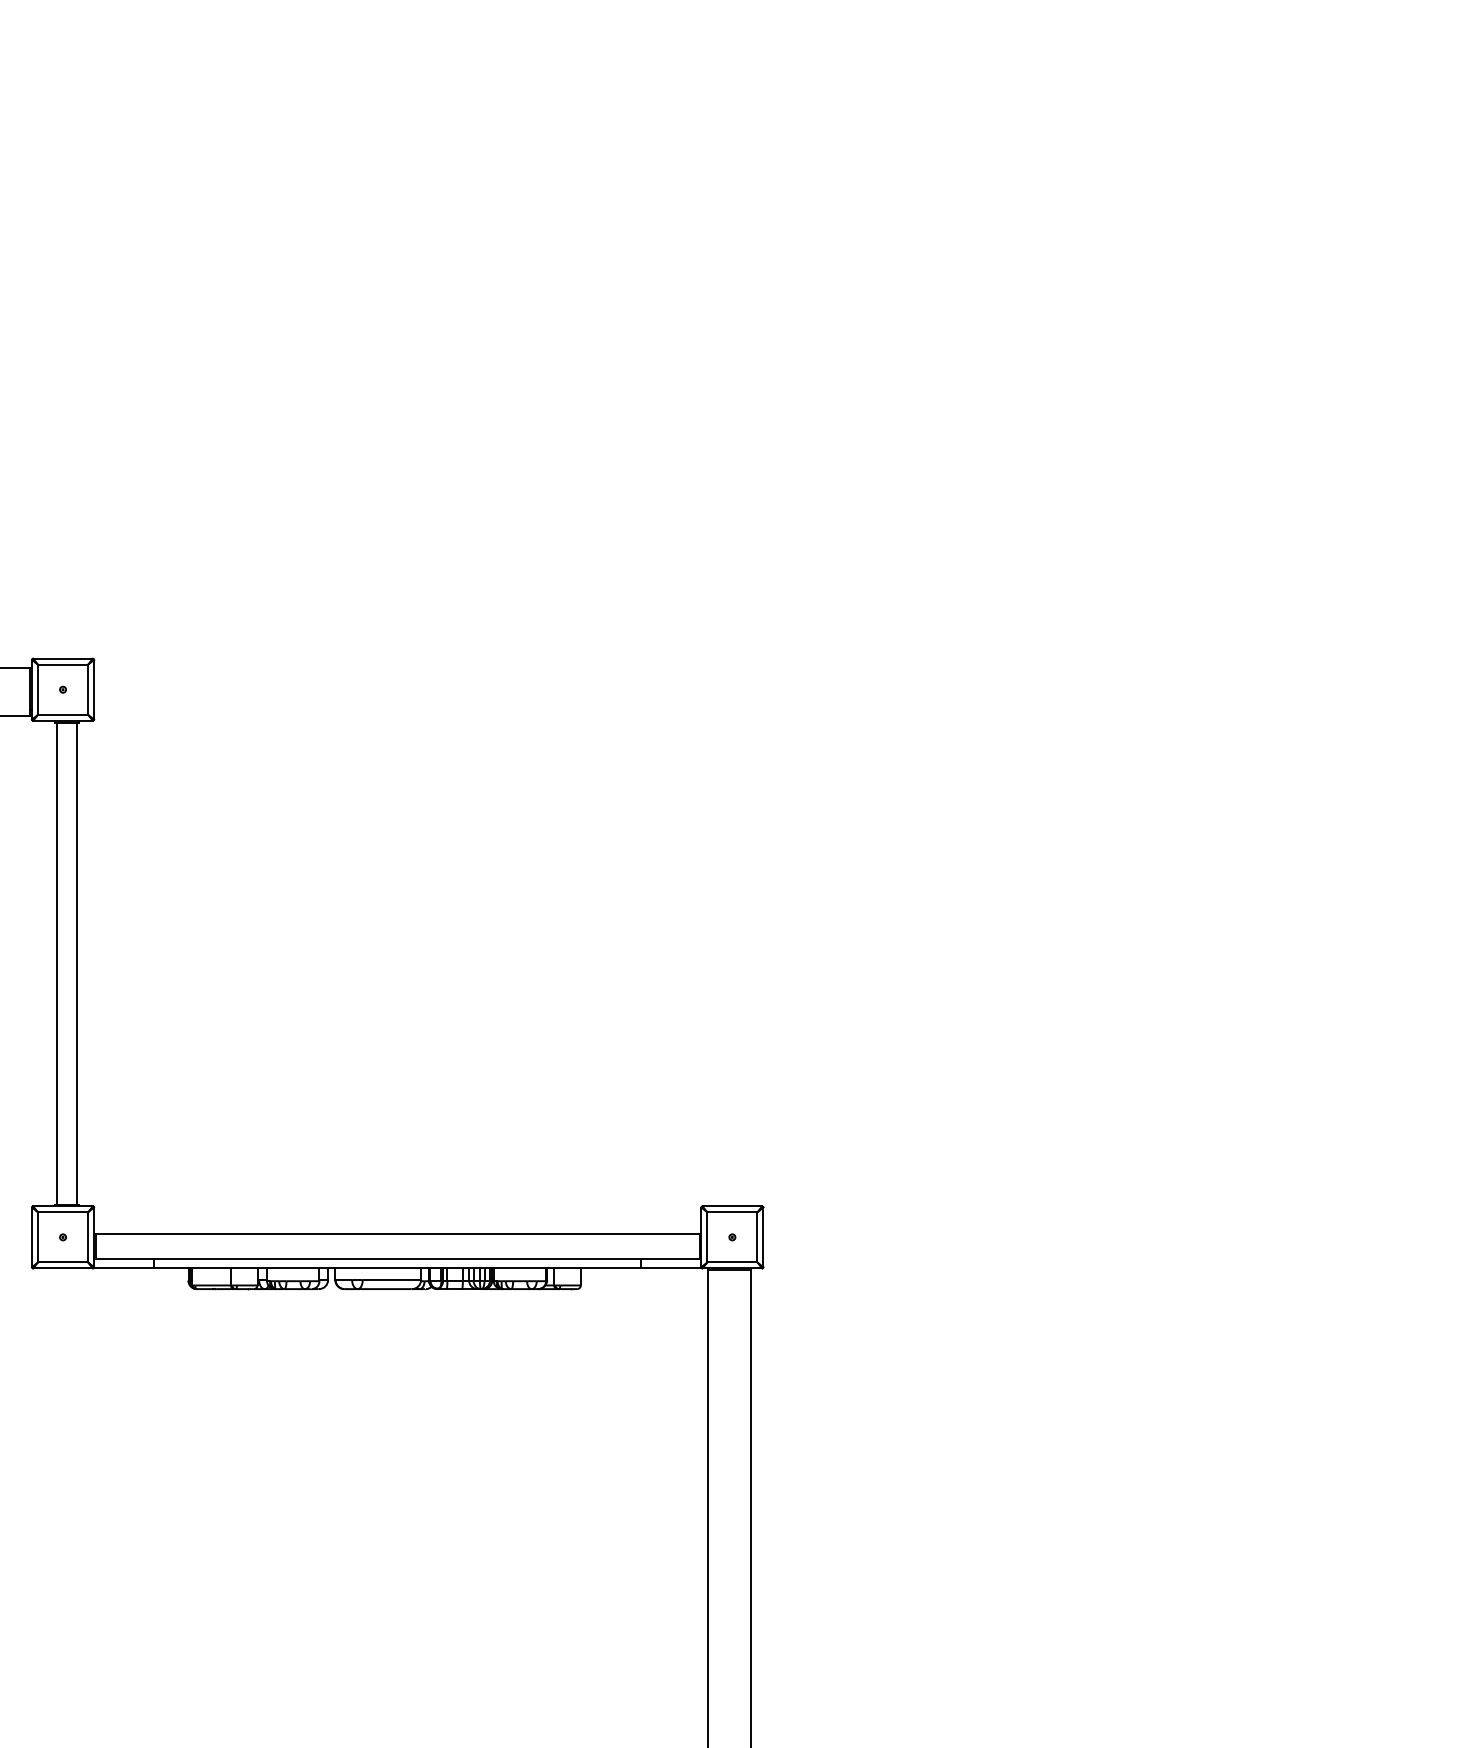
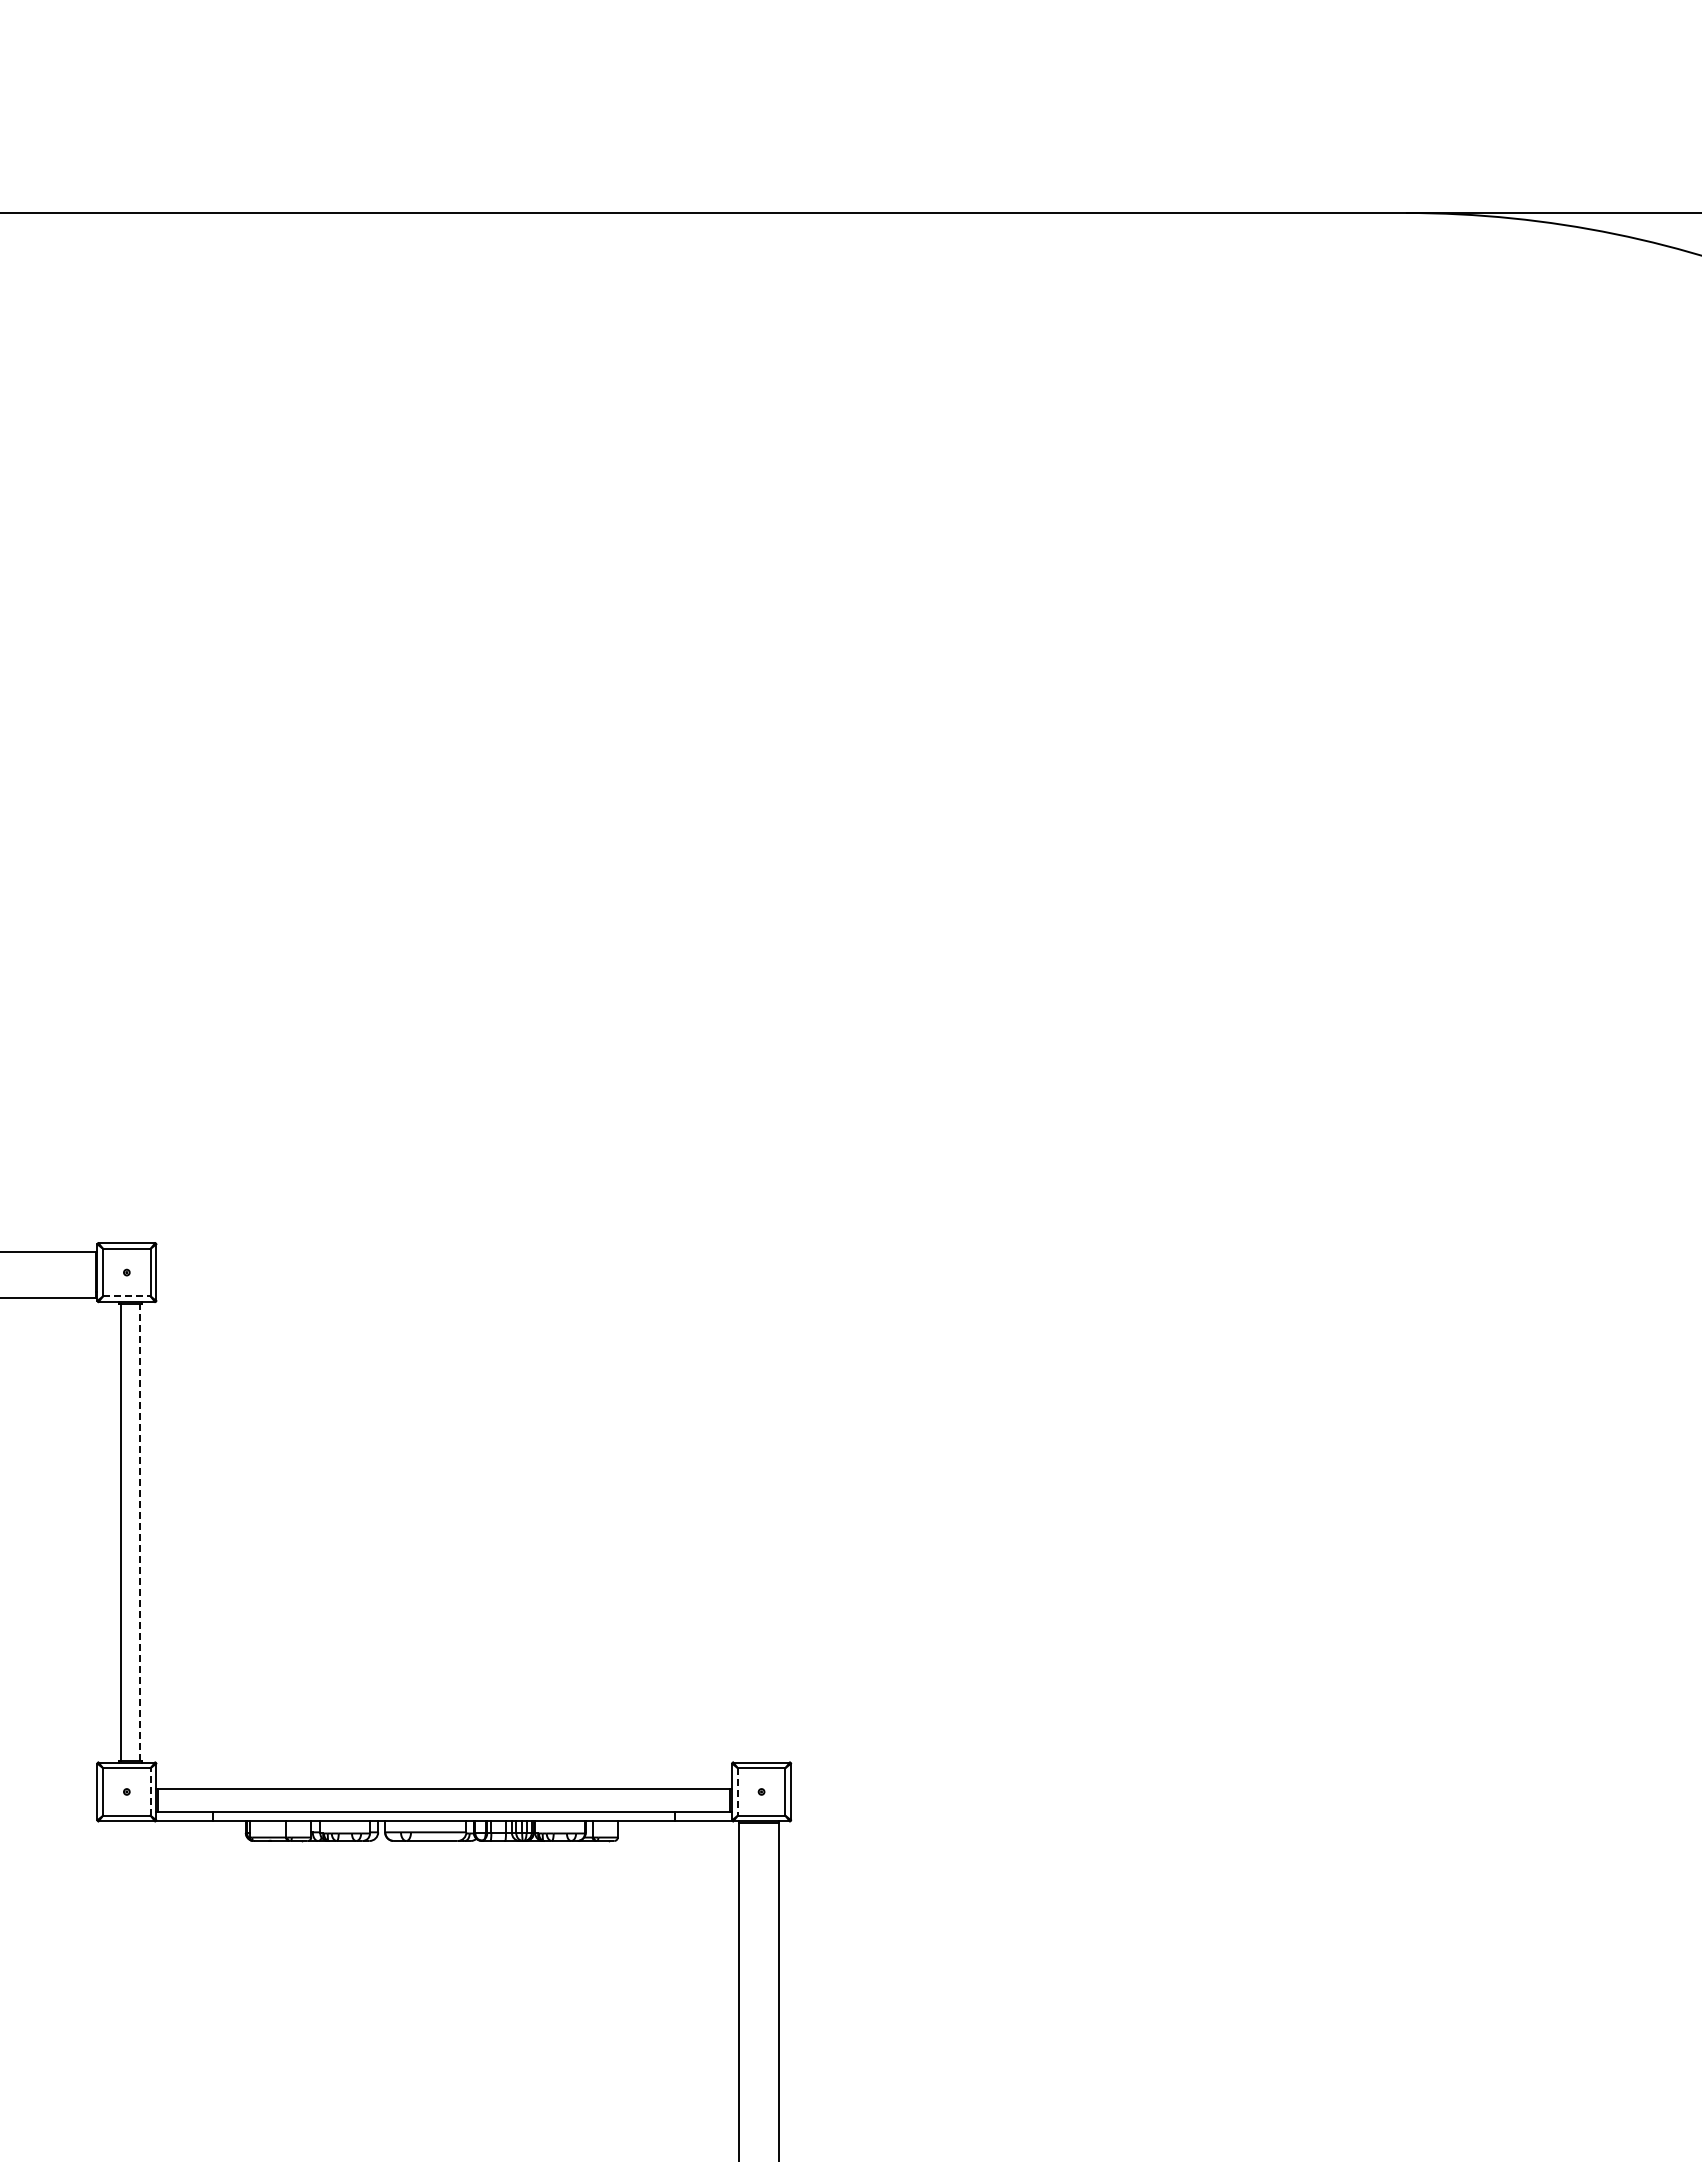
line: (62, 714) -> (126, 1296), solid -> dashed
line: (77, 963) -> (140, 1532), solid -> dashed
line: (87, 1236) -> (150, 1791), solid -> dashed
line: (706, 1236) -> (737, 1791), solid -> dashed

